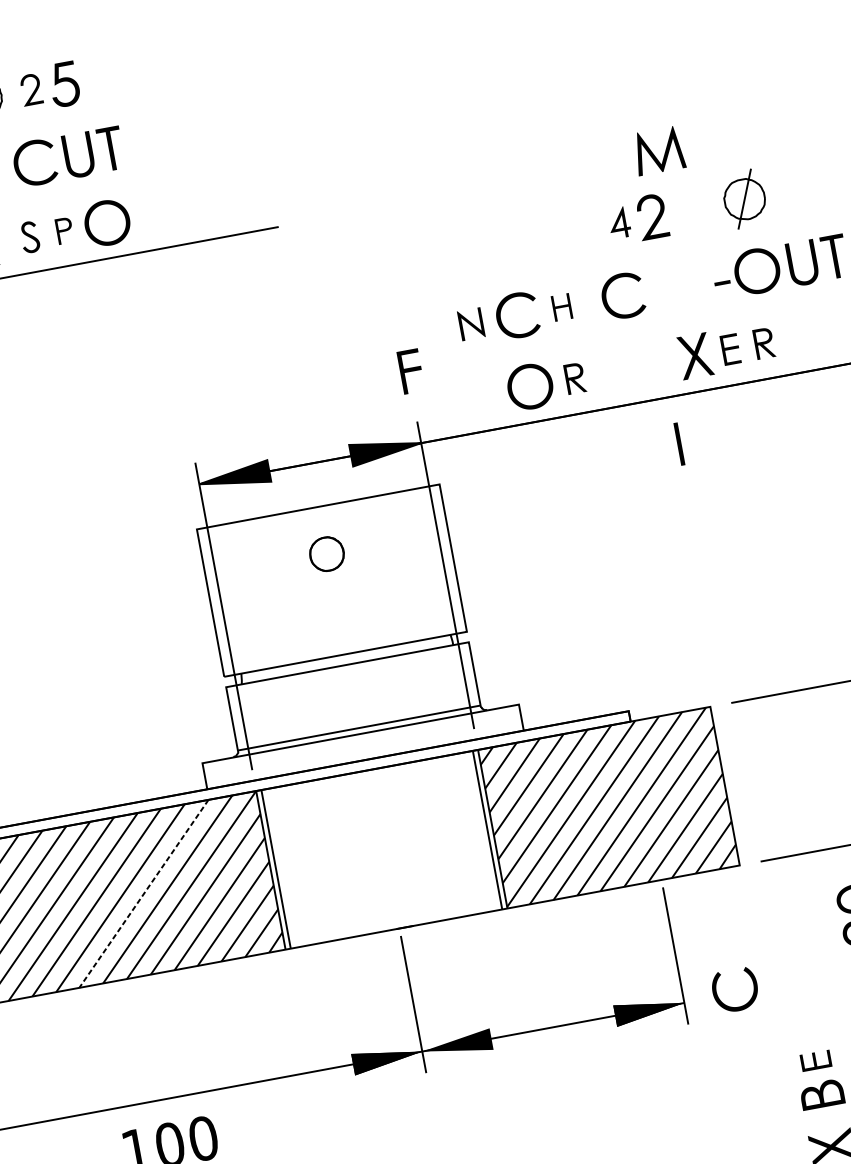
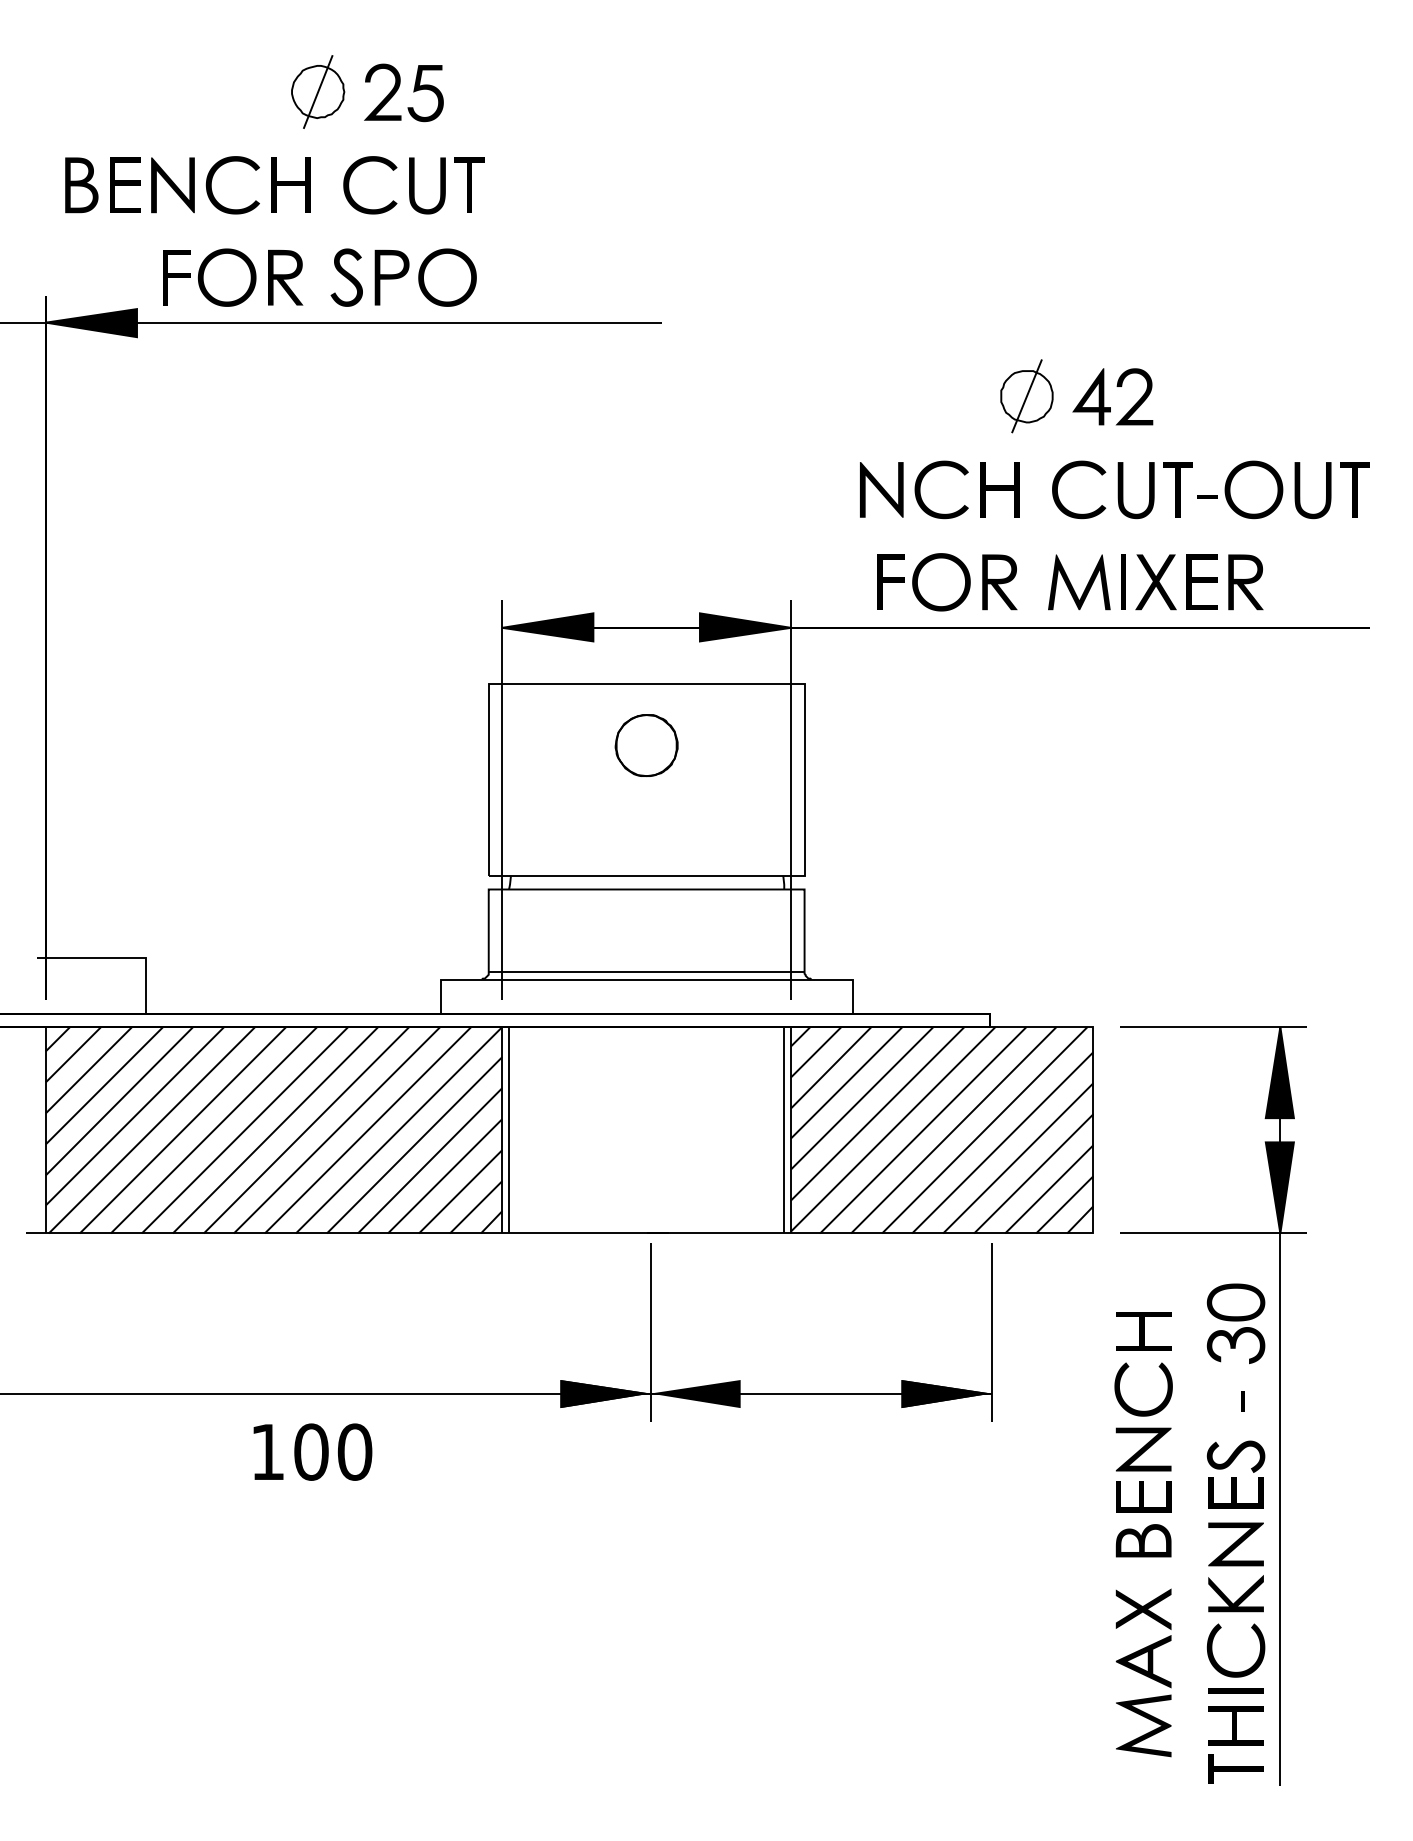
part: (30, 89) -> (382, 91), size x1.43
part: (654, 154) -> (1072, 585), moved
part: (744, 199) -> (1026, 396), moved
part: (619, 222) -> (1091, 396), size x1.43
part: (64, 230) -> (391, 277), size x1.67
part: (29, 237) -> (346, 277), size x1.43
fill: (698, 281) -> (1177, 489), added
fill: (666, 288) -> (1135, 490), added
part: (561, 307) -> (999, 489), size x1.67
part: (471, 323) -> (881, 489), size x1.43
part: (763, 343) -> (1245, 582), size x1.43
part: (730, 349) -> (1201, 581), size x1.43
part: (410, 370) -> (890, 581), moved
part: (574, 378) -> (999, 582), size x1.43
line: (679, 443) -> (1123, 581), moved
part: (326, 554) -> (646, 745), size x1.43
line: (144, 893) -> (337, 1130), dashed -> solid
fill: (792, 933) -> (1143, 1331), added
part: (738, 1006) -> (1143, 1410), moved
fill: (809, 1024) -> (1143, 1449), added
part: (815, 1060) -> (1143, 1496), size x1.43

